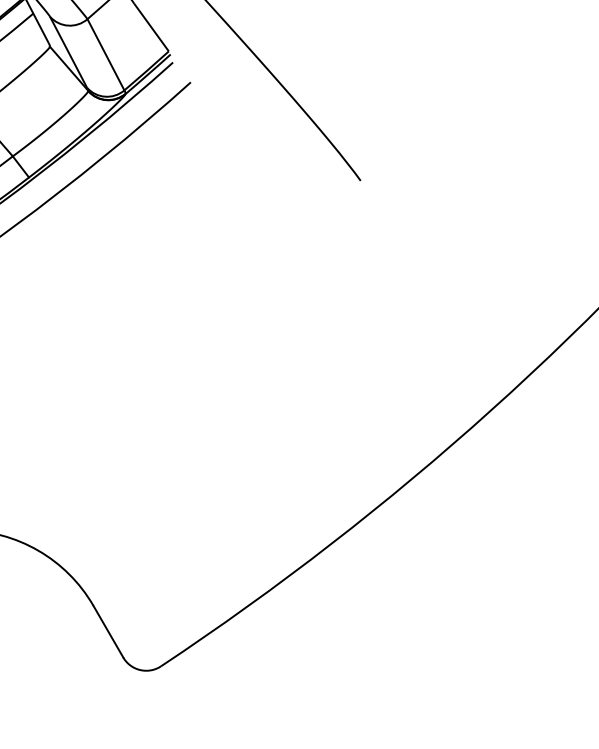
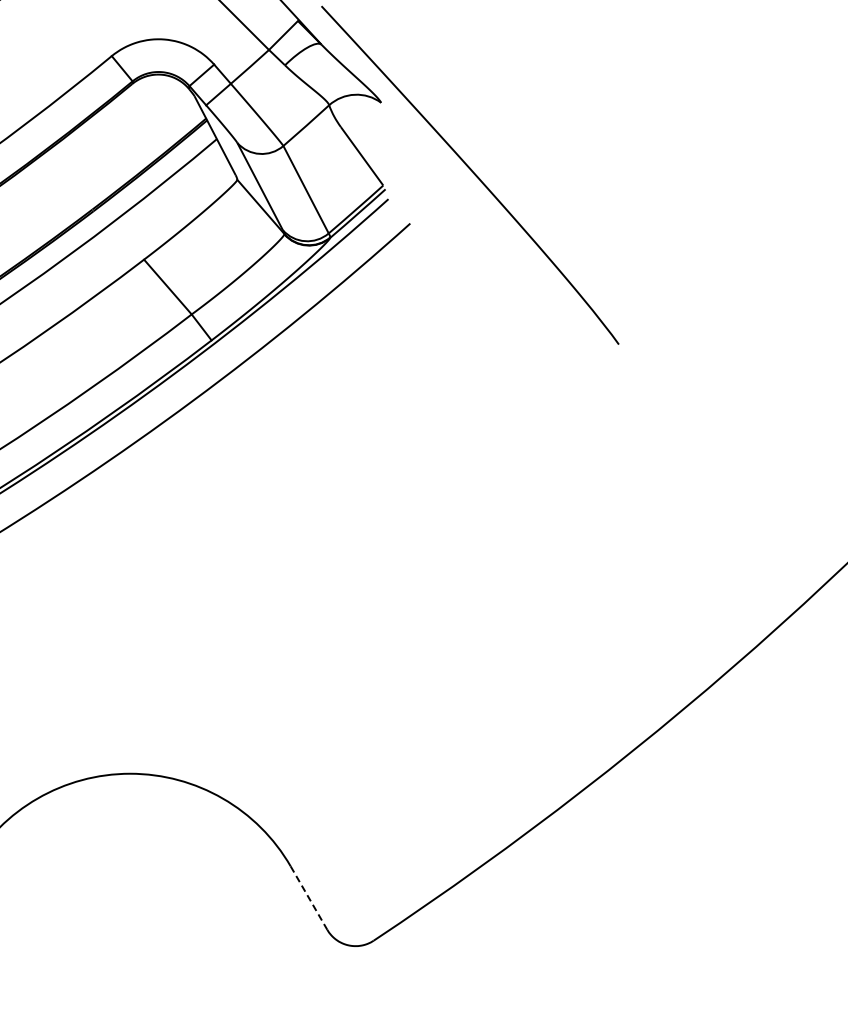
line: (108, 631) -> (309, 898), solid -> dashed

